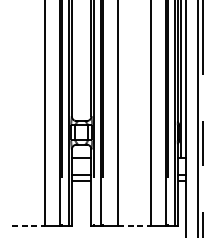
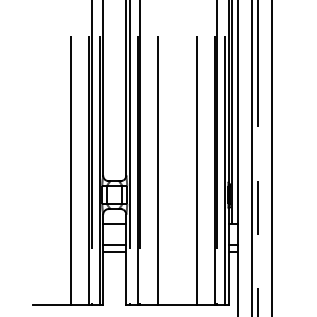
line: (29, 226) -> (52, 305), dashed -> solid
line: (134, 226) -> (177, 305), dashed -> solid

